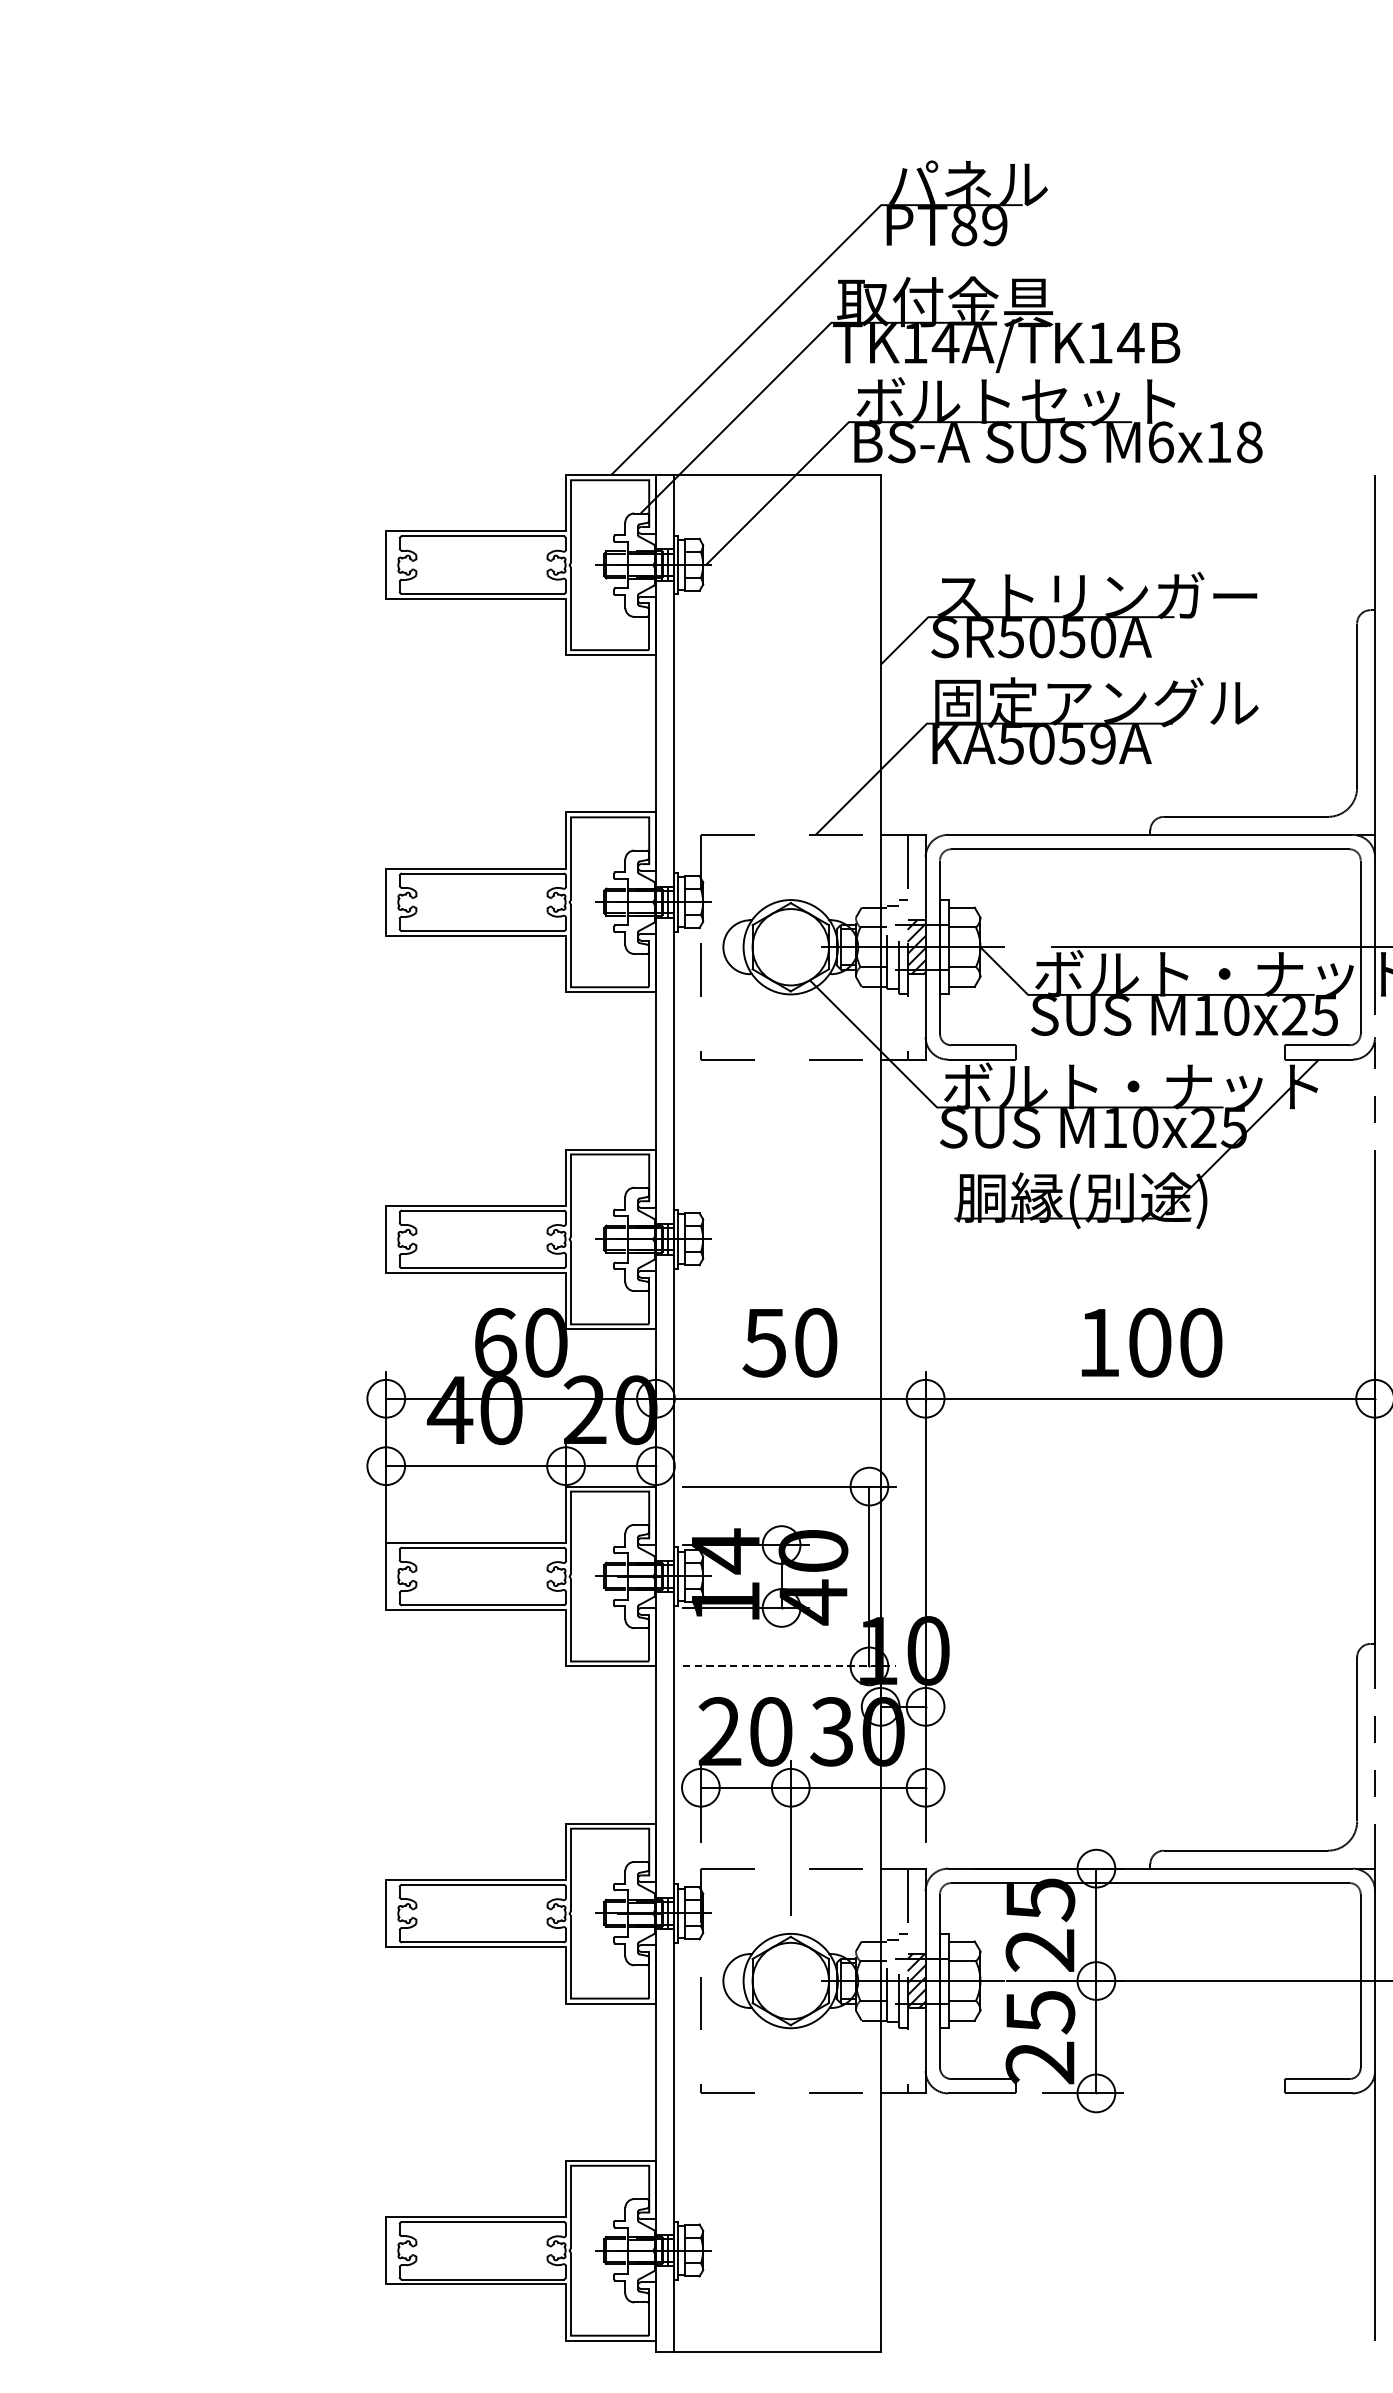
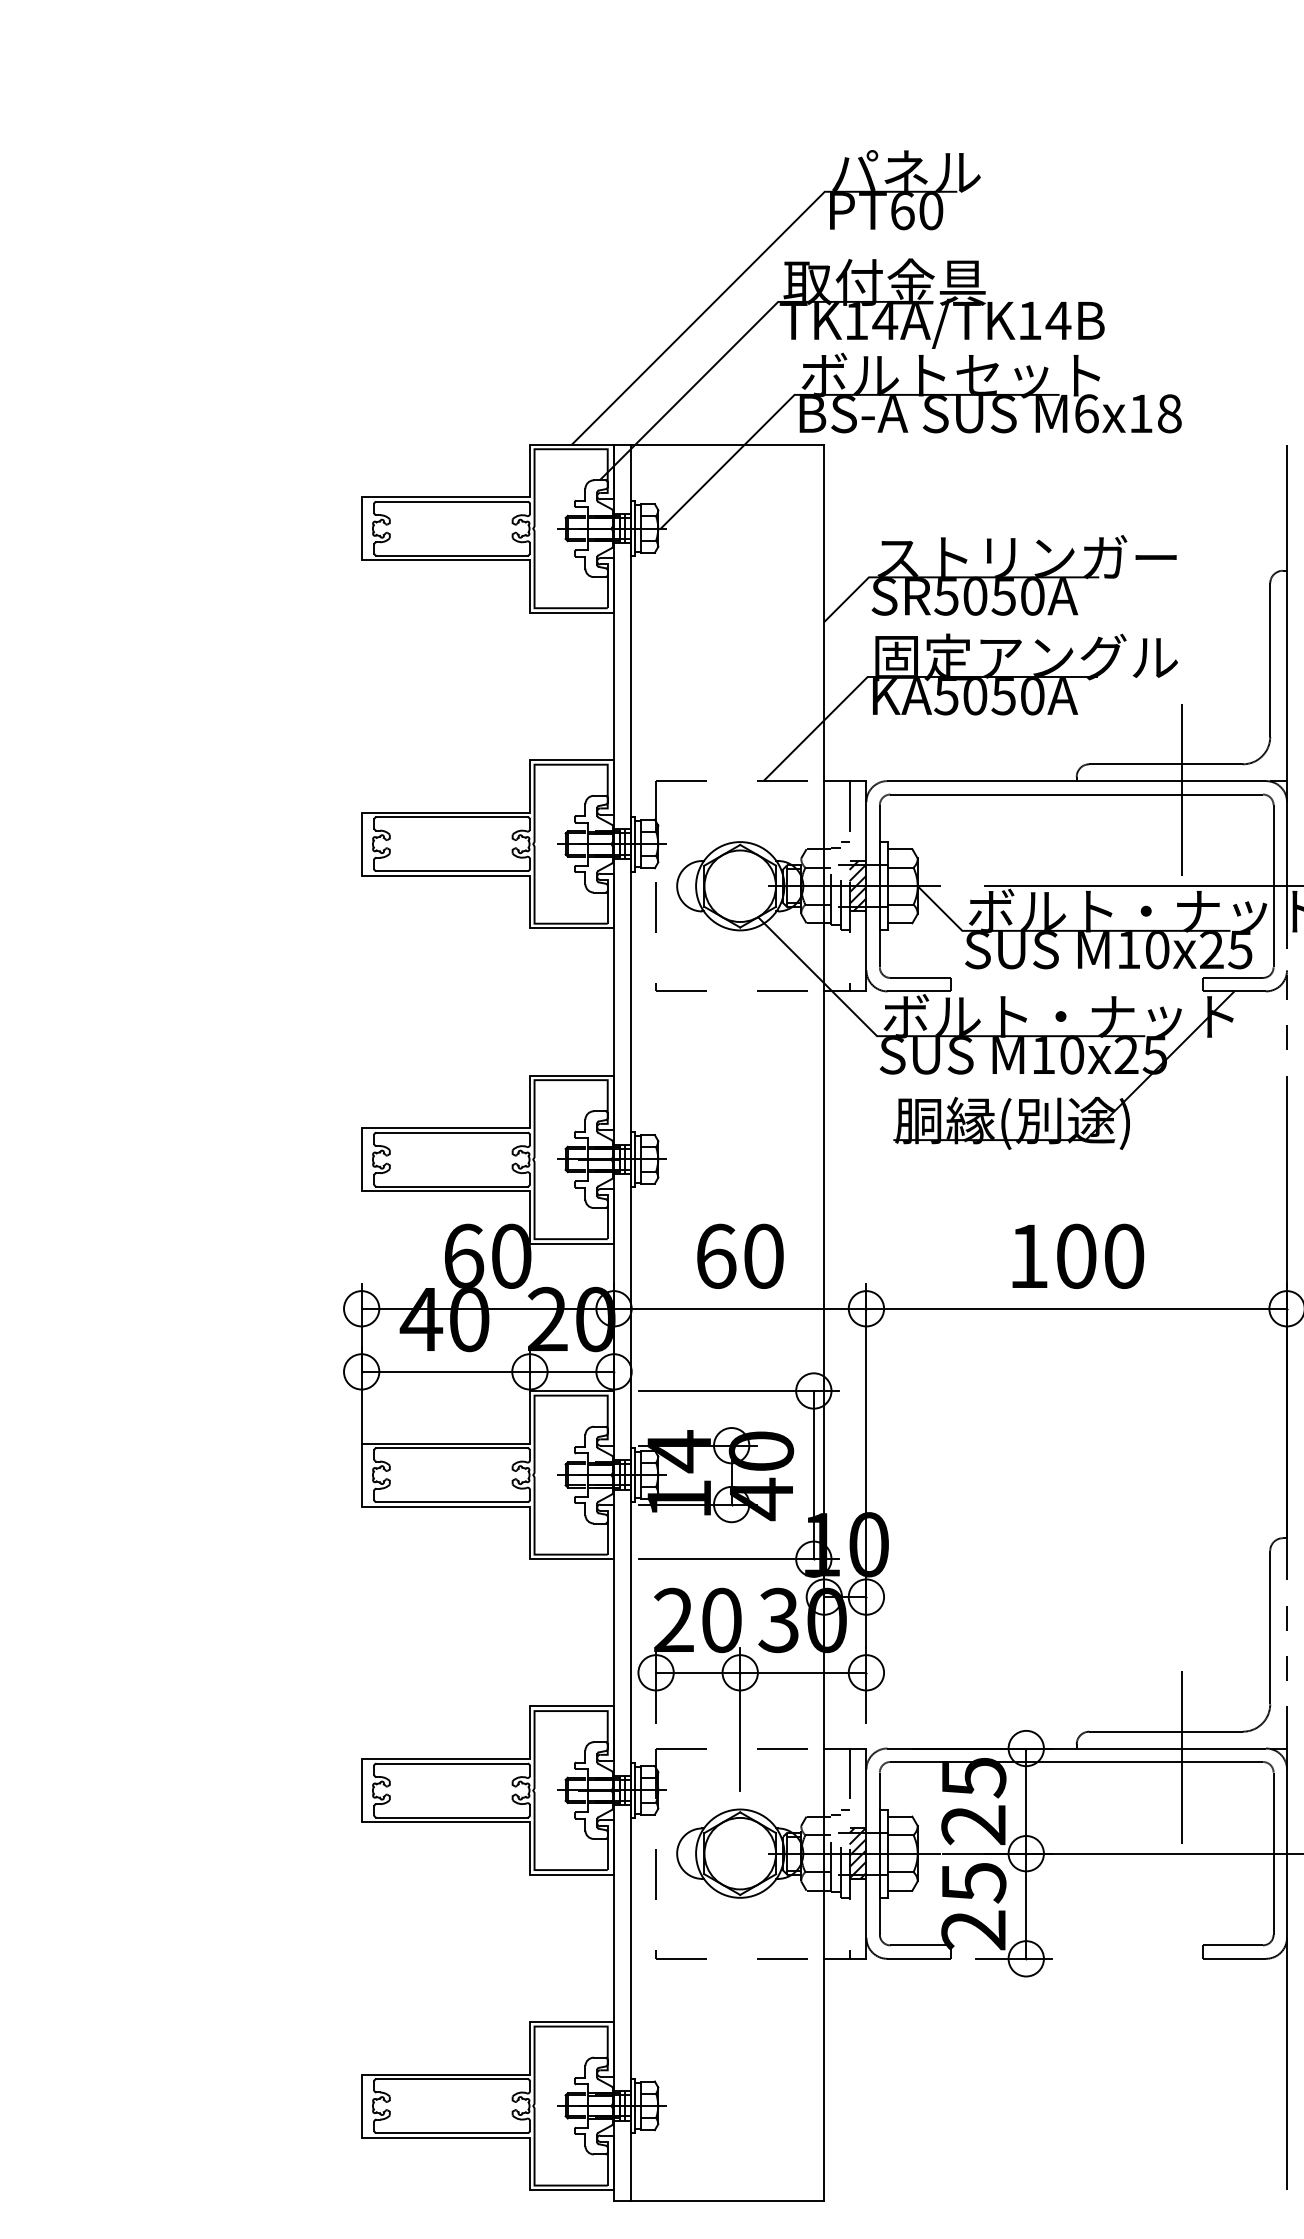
text: (979, 226) -> (916, 211), PT89 -> PT60
text: (1103, 744) -> (1032, 696), KA5059A -> KA5050A
line: (1262, 843) -> (1181, 789), added
text: (764, 1341) -> (715, 1255), 50 -> 60
line: (790, 1666) -> (739, 1559), dashed -> solid
line: (1262, 1878) -> (1181, 1757), added

